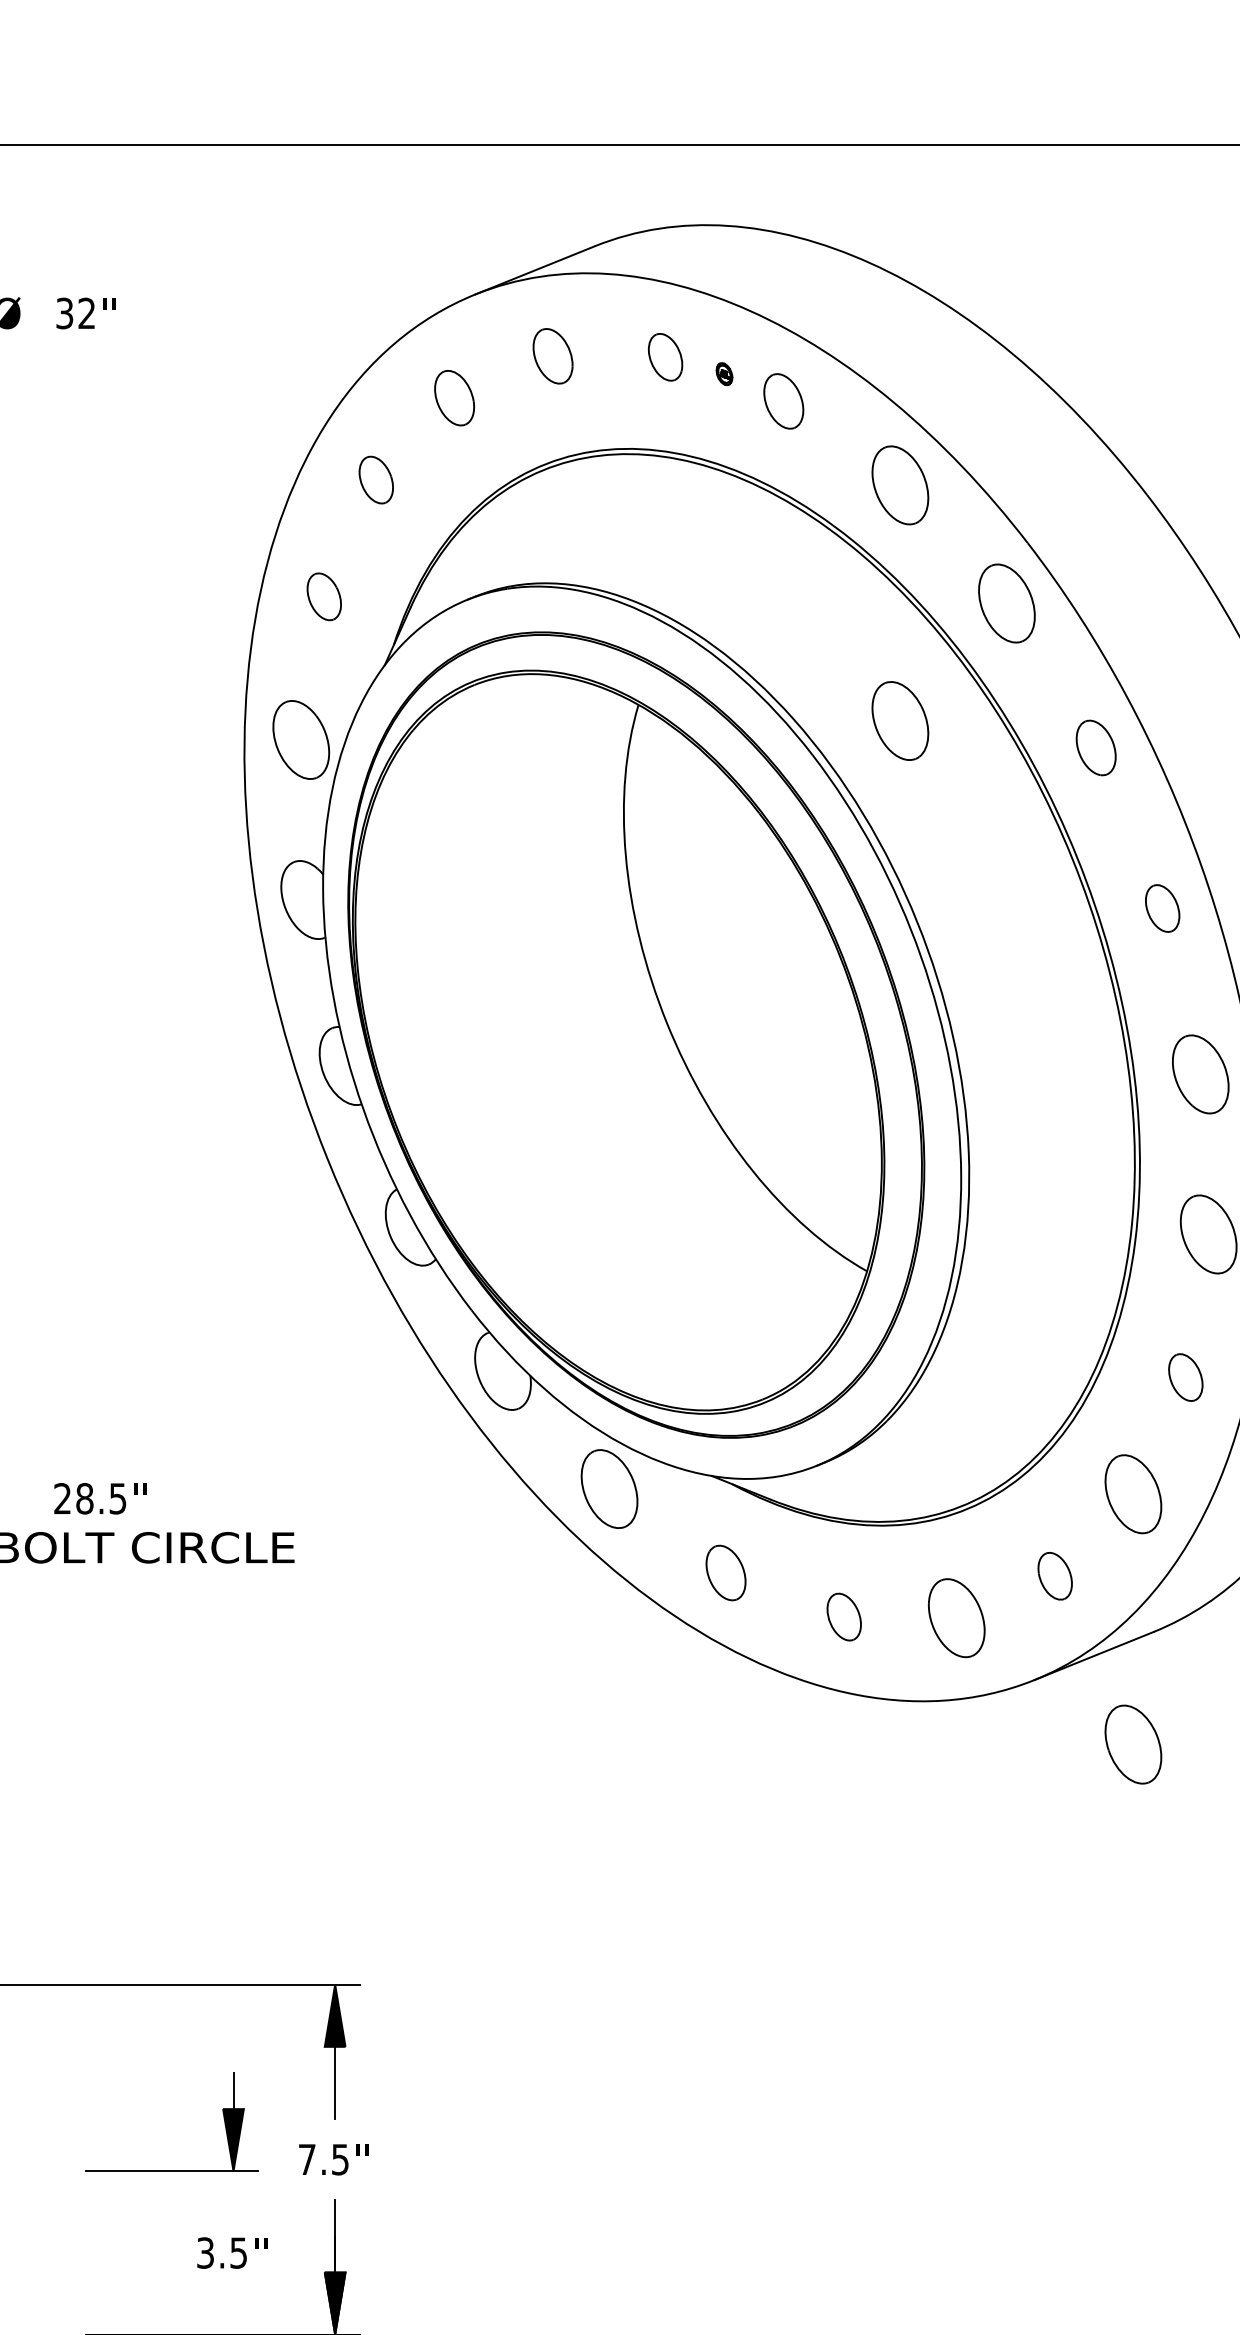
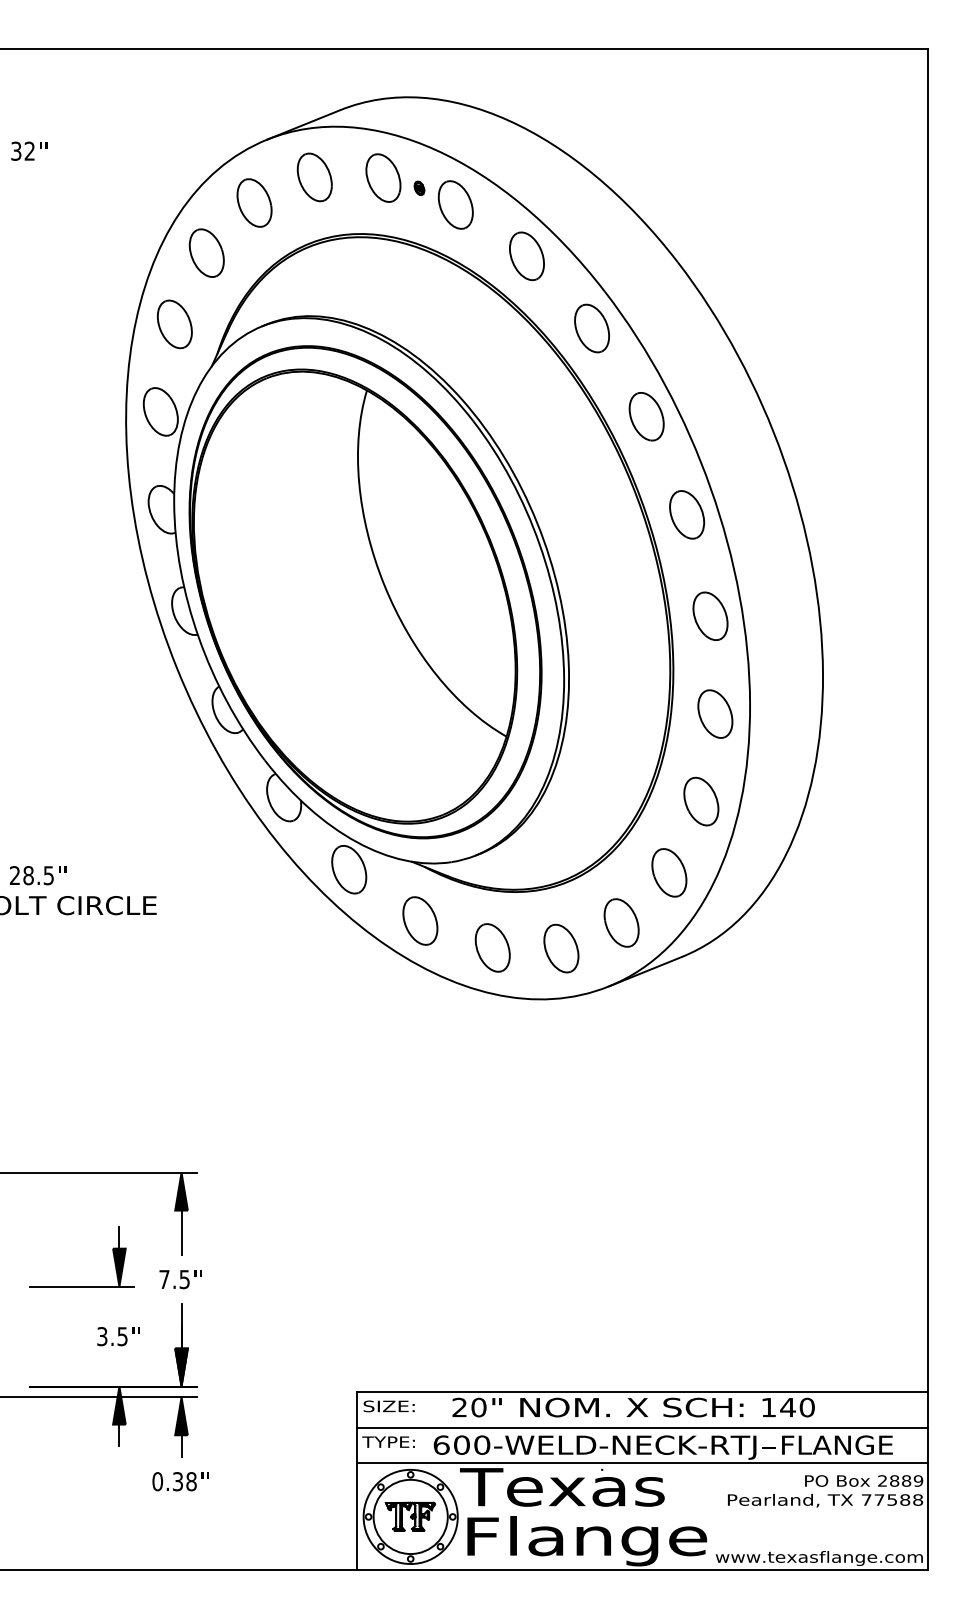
part: (552, 356) -> (314, 177), size x1.43
part: (665, 356) -> (383, 177), size x1.67
part: (454, 397) -> (254, 202), size x1.43
part: (783, 400) -> (455, 204), size x1.43
part: (375, 479) -> (206, 252), size x1.67
part: (323, 596) -> (174, 324), size x1.67
part: (899, 719) -> (526, 399), removed
part: (1095, 747) -> (646, 416), size x1.43
part: (1163, 907) -> (687, 514), size x1.67
part: (1185, 1377) -> (701, 801), size x1.67
part: (726, 1572) -> (420, 920), size x1.43
part: (1055, 1575) -> (621, 922), size x1.67
part: (843, 1616) -> (492, 947), size x1.67
part: (1133, 1743) -> (669, 1025), removed

